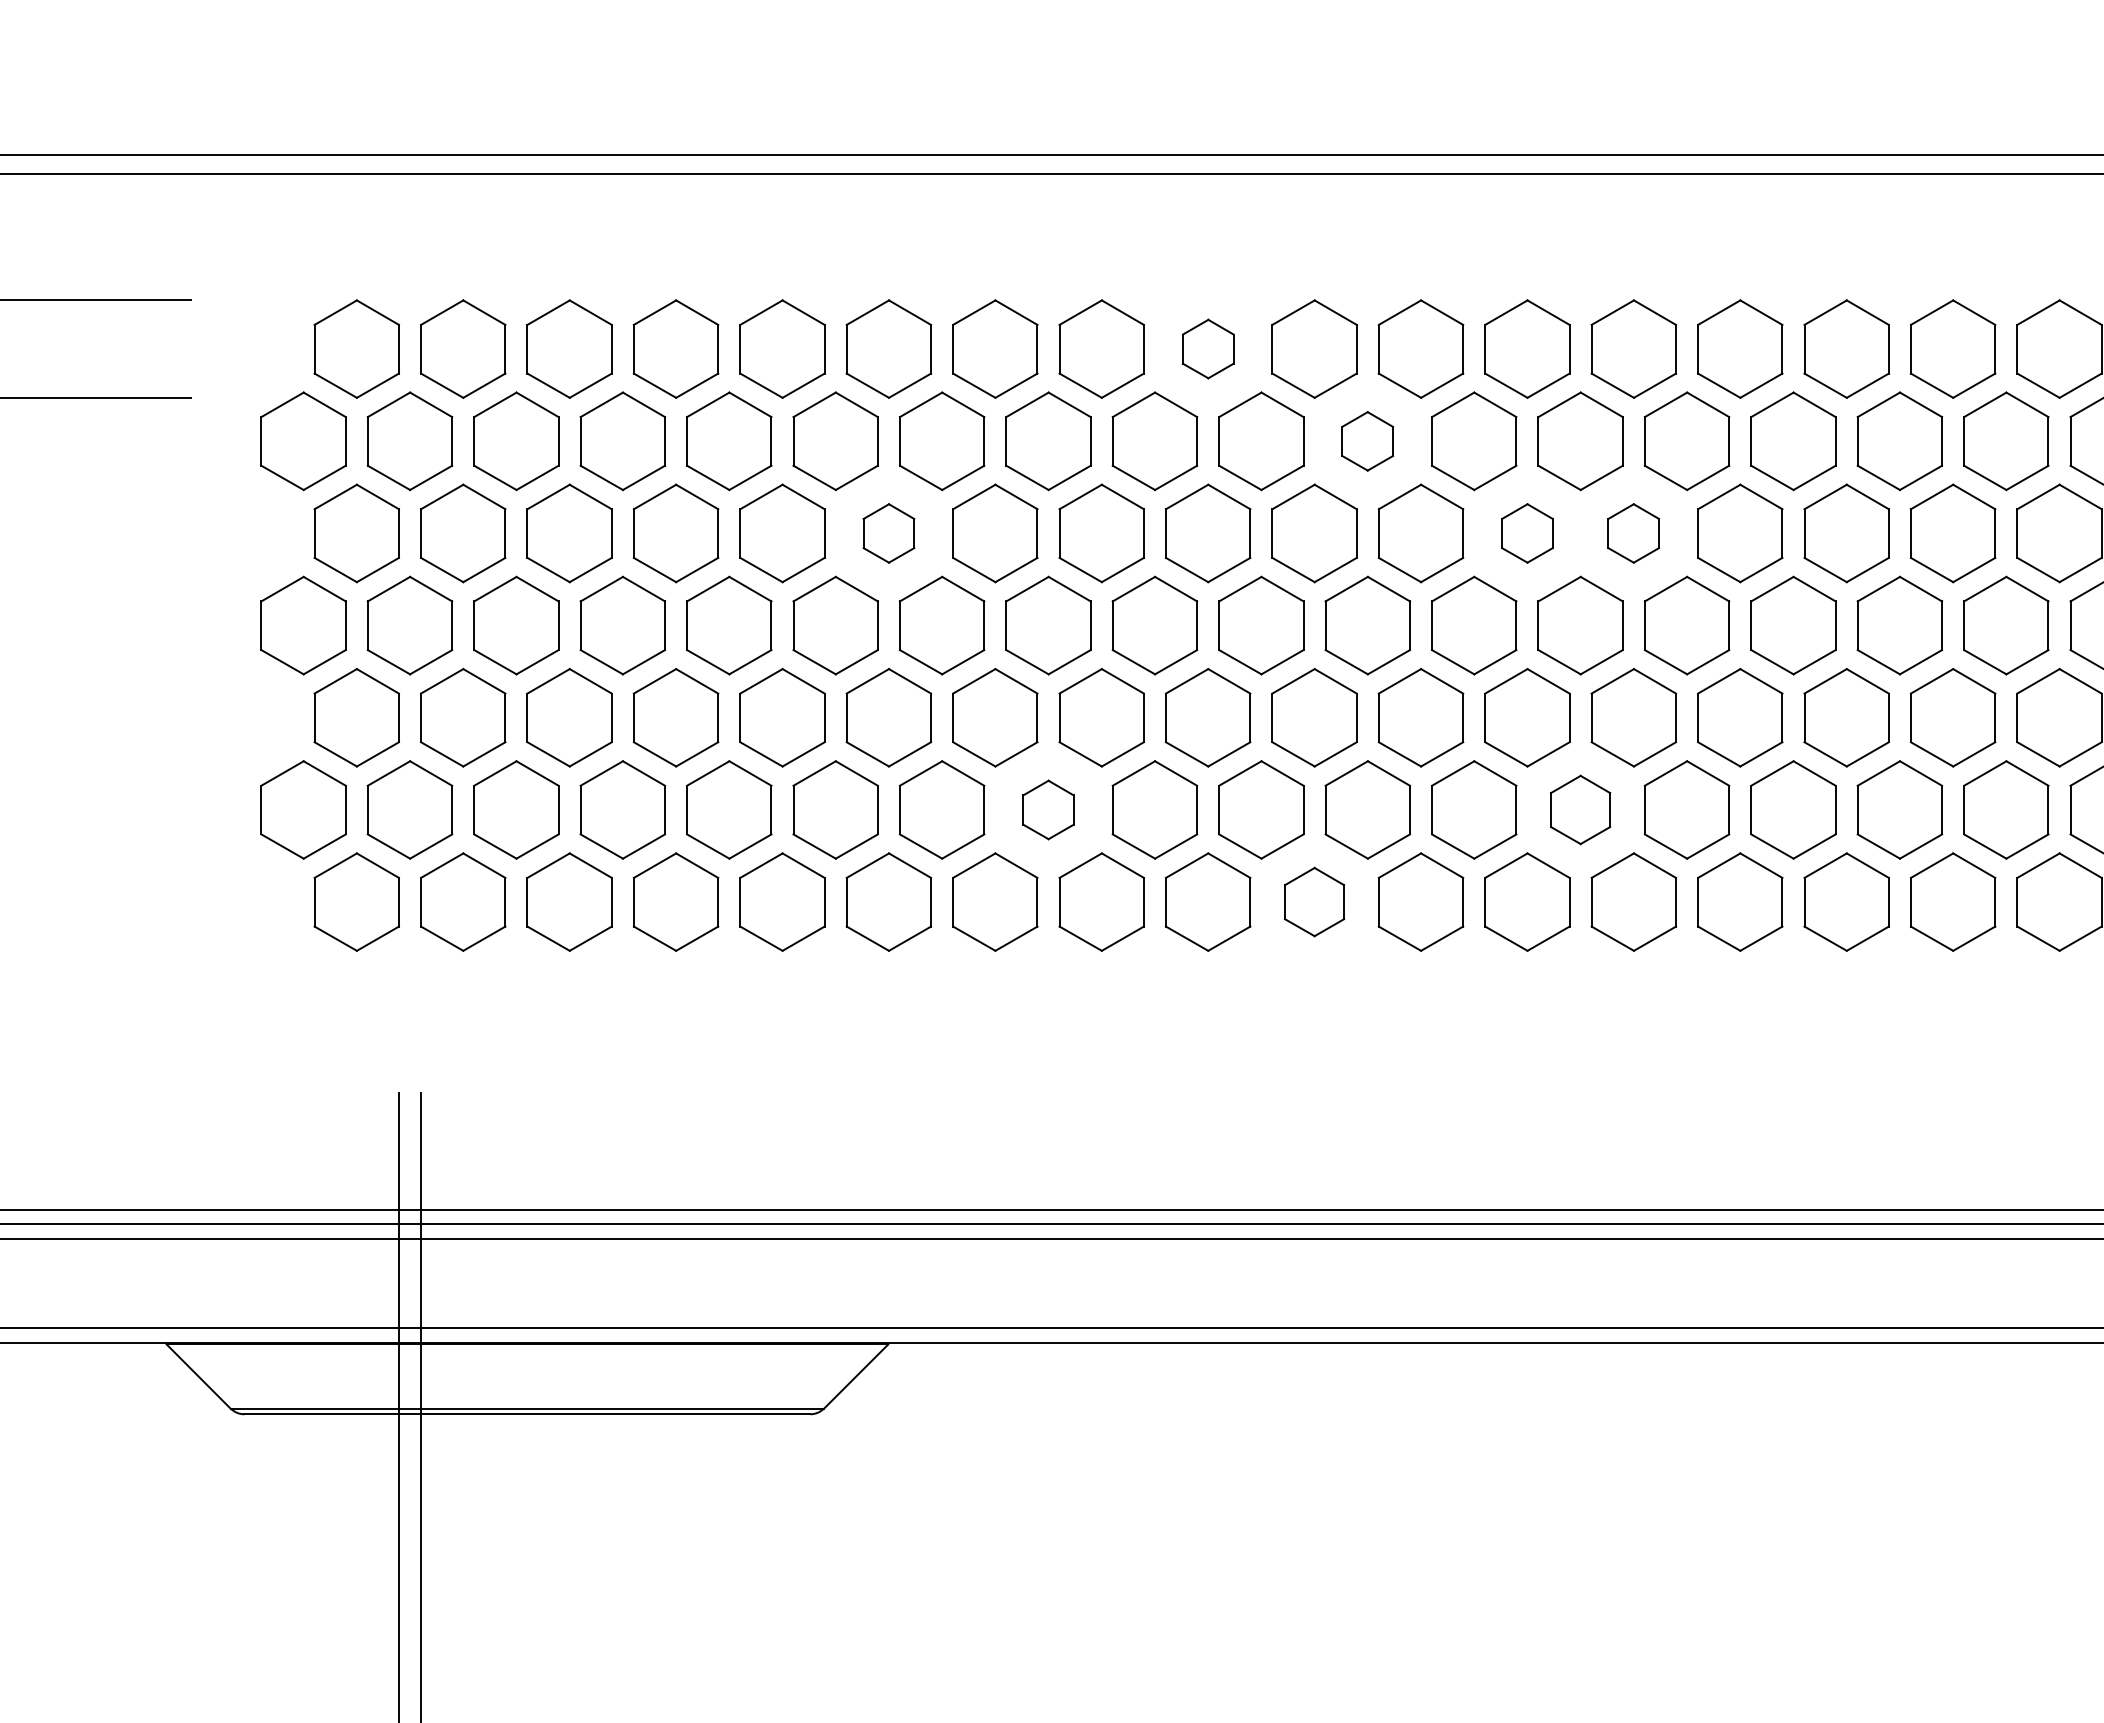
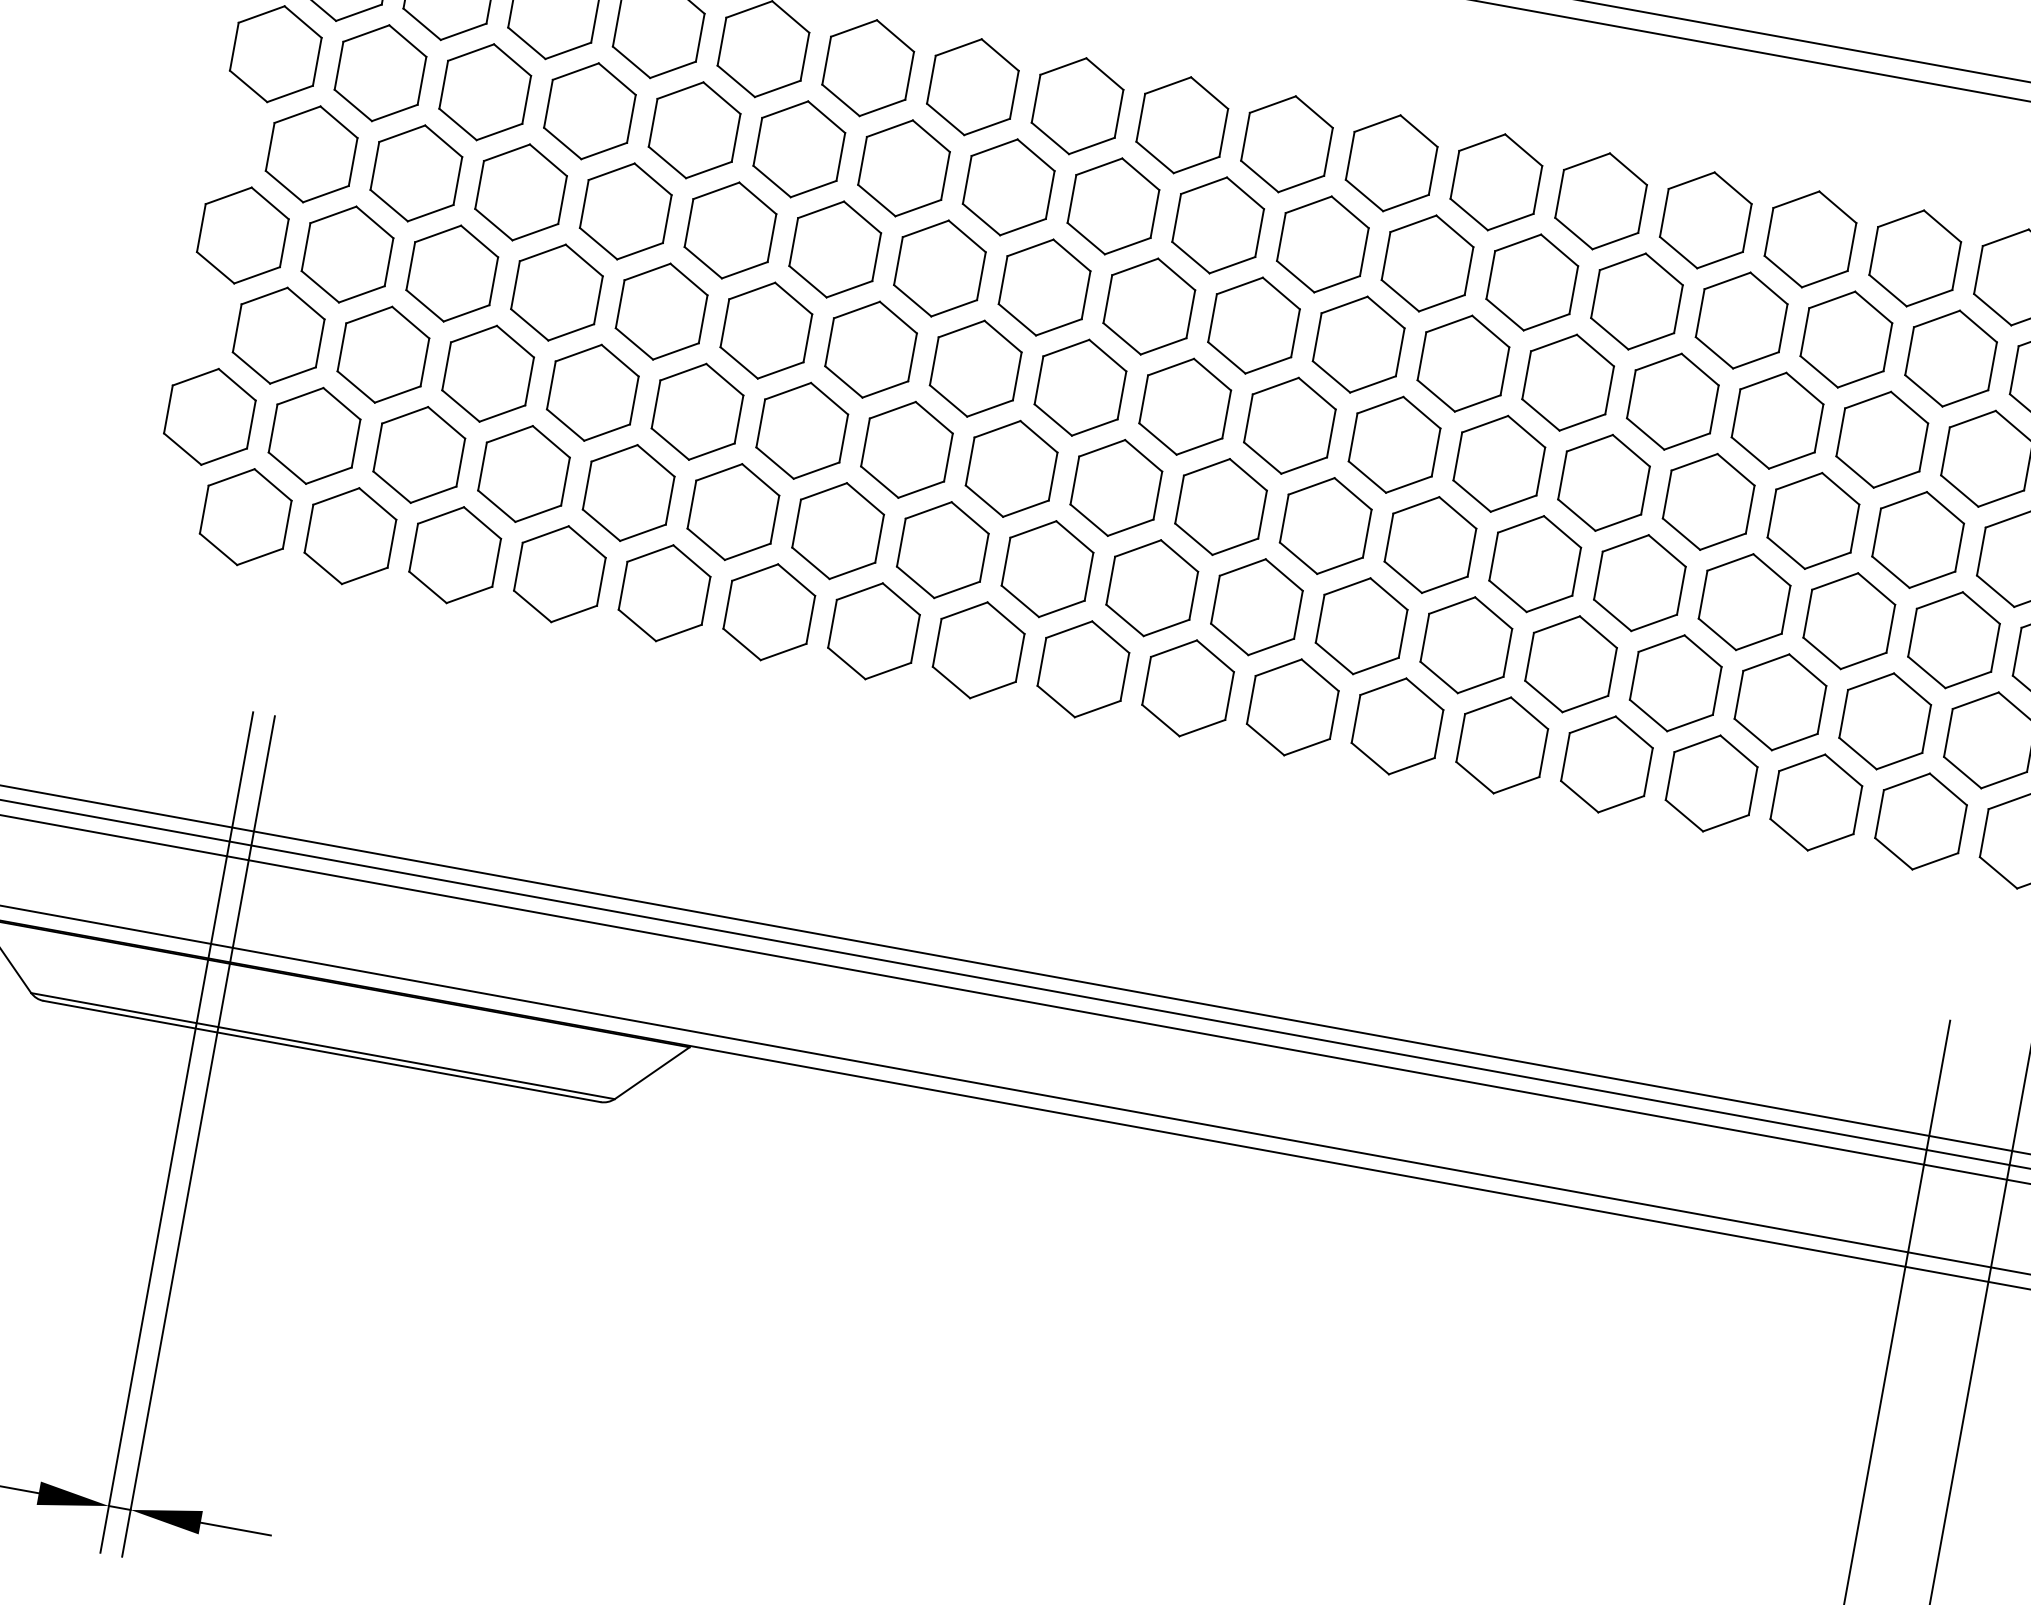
part: (1208, 348) -> (1182, 124), size x1.67
part: (1367, 441) -> (1322, 244), size x1.67
part: (888, 533) -> (834, 249), size x1.67
part: (1527, 533) -> (1463, 363), size x1.67
part: (1633, 533) -> (1567, 382), size x1.67
part: (1048, 809) -> (942, 549), size x1.67
part: (1580, 809) -> (1466, 644), size x1.43
part: (1314, 901) -> (1188, 687), size x1.43

